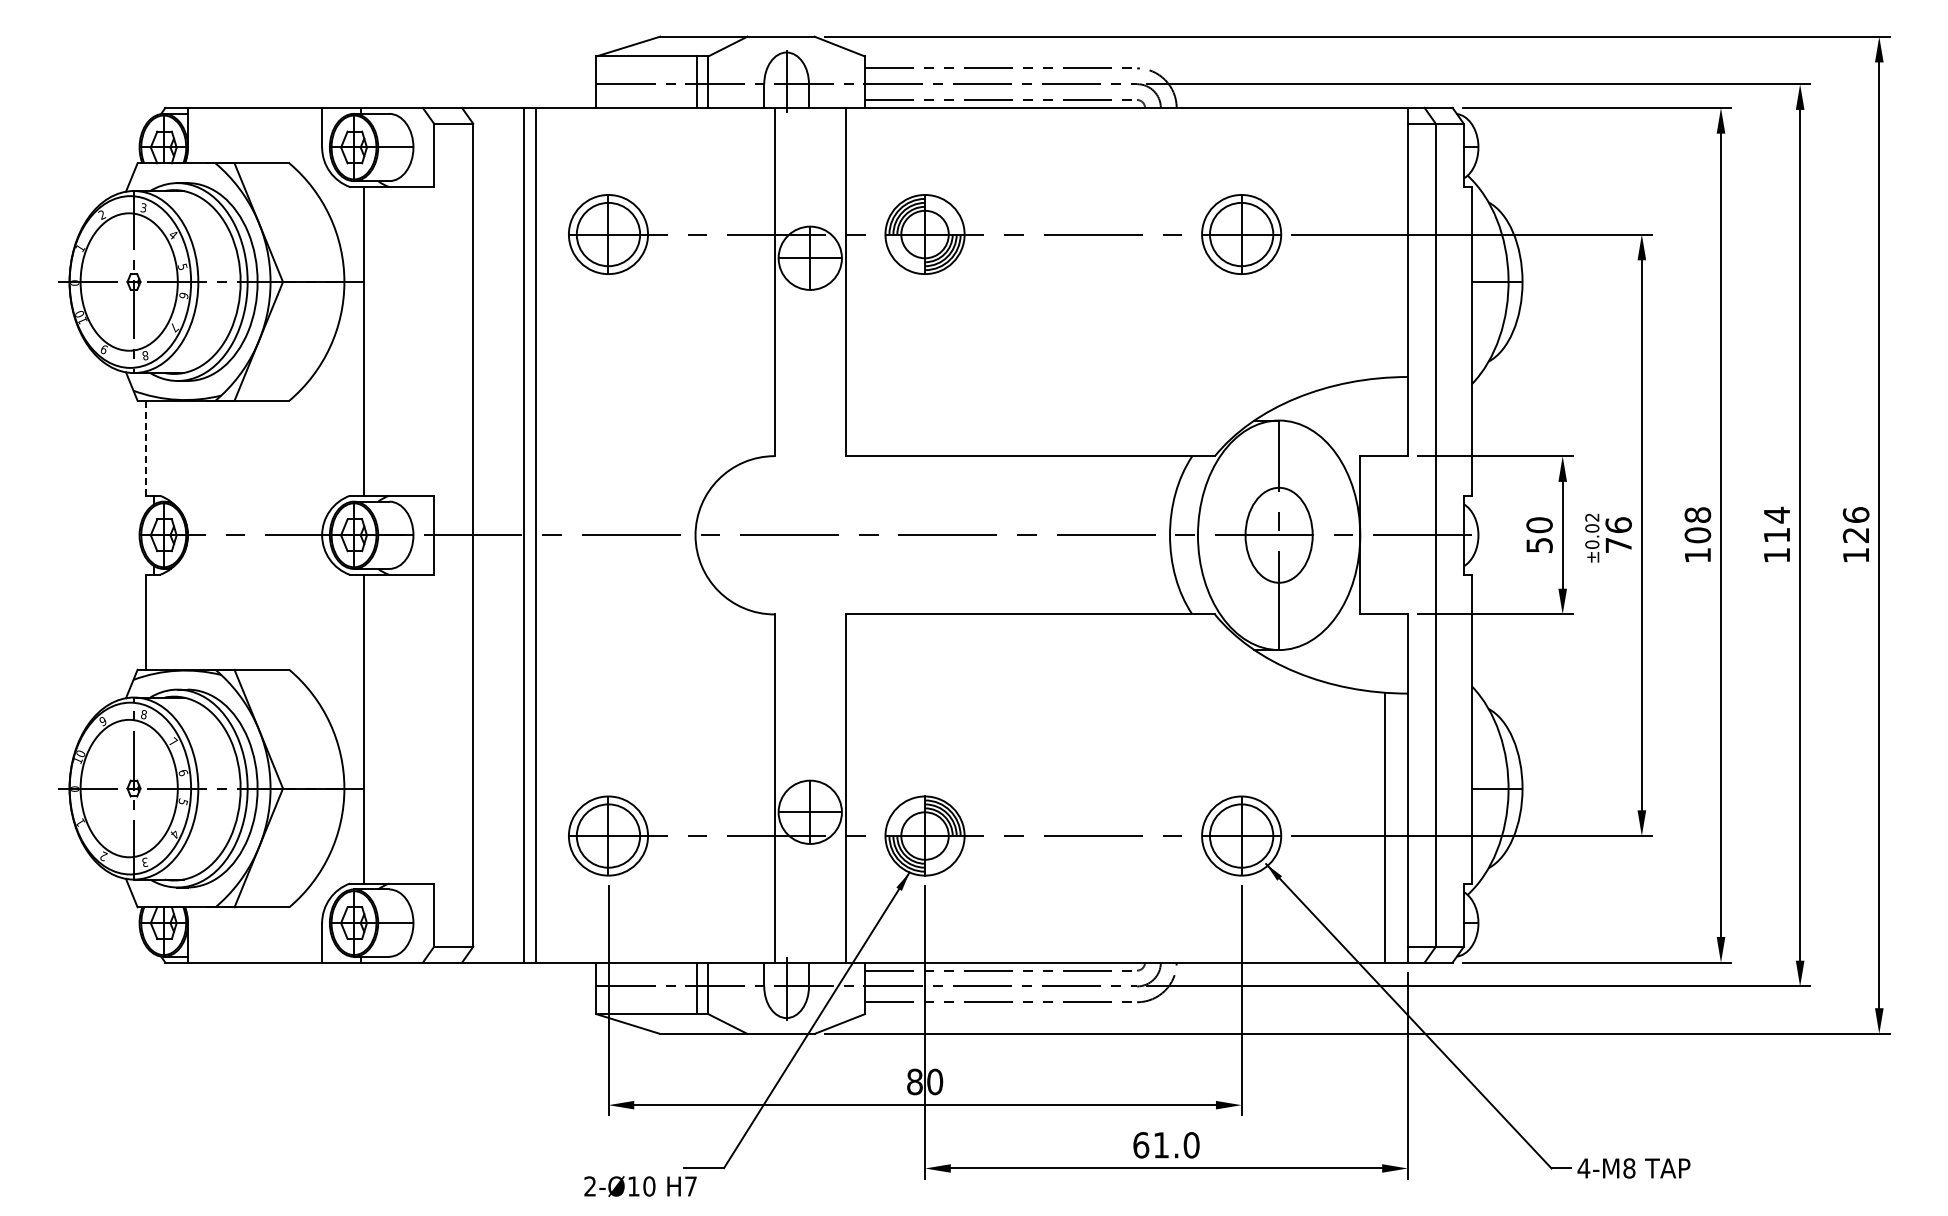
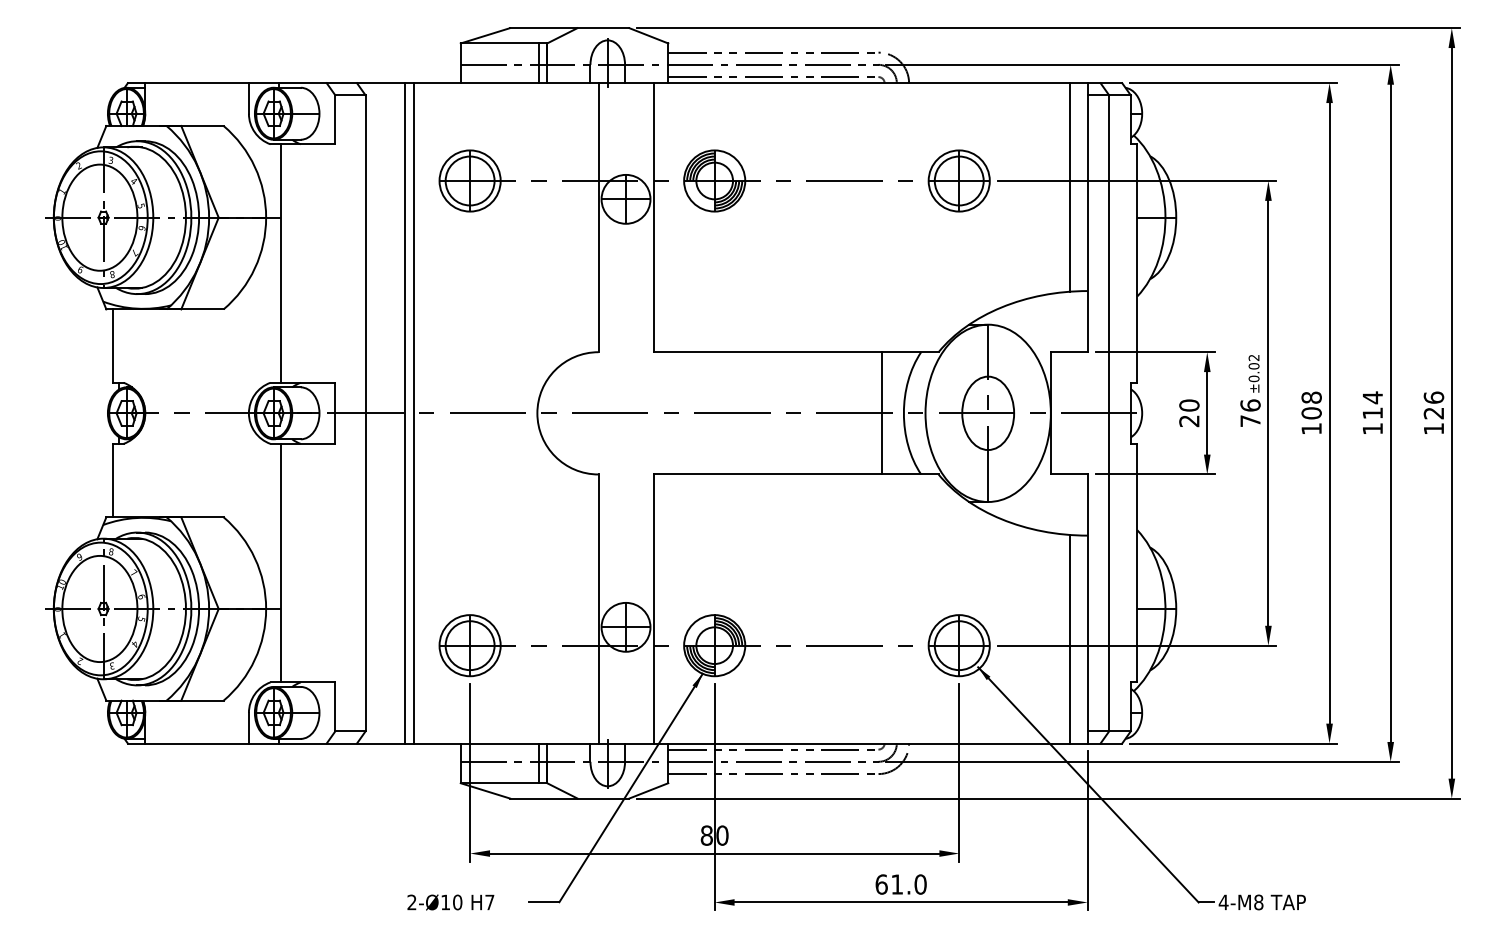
line: (1385, 242) -> (1070, 187), added
line: (145, 447) -> (112, 345), dashed -> solid
line: (1141, 535) -> (881, 413), added
text: (1592, 537) -> (1254, 373), moved
text: (1539, 545) -> (1189, 421), 50 -> 20
text: (640, 1186) -> (450, 902), moved

